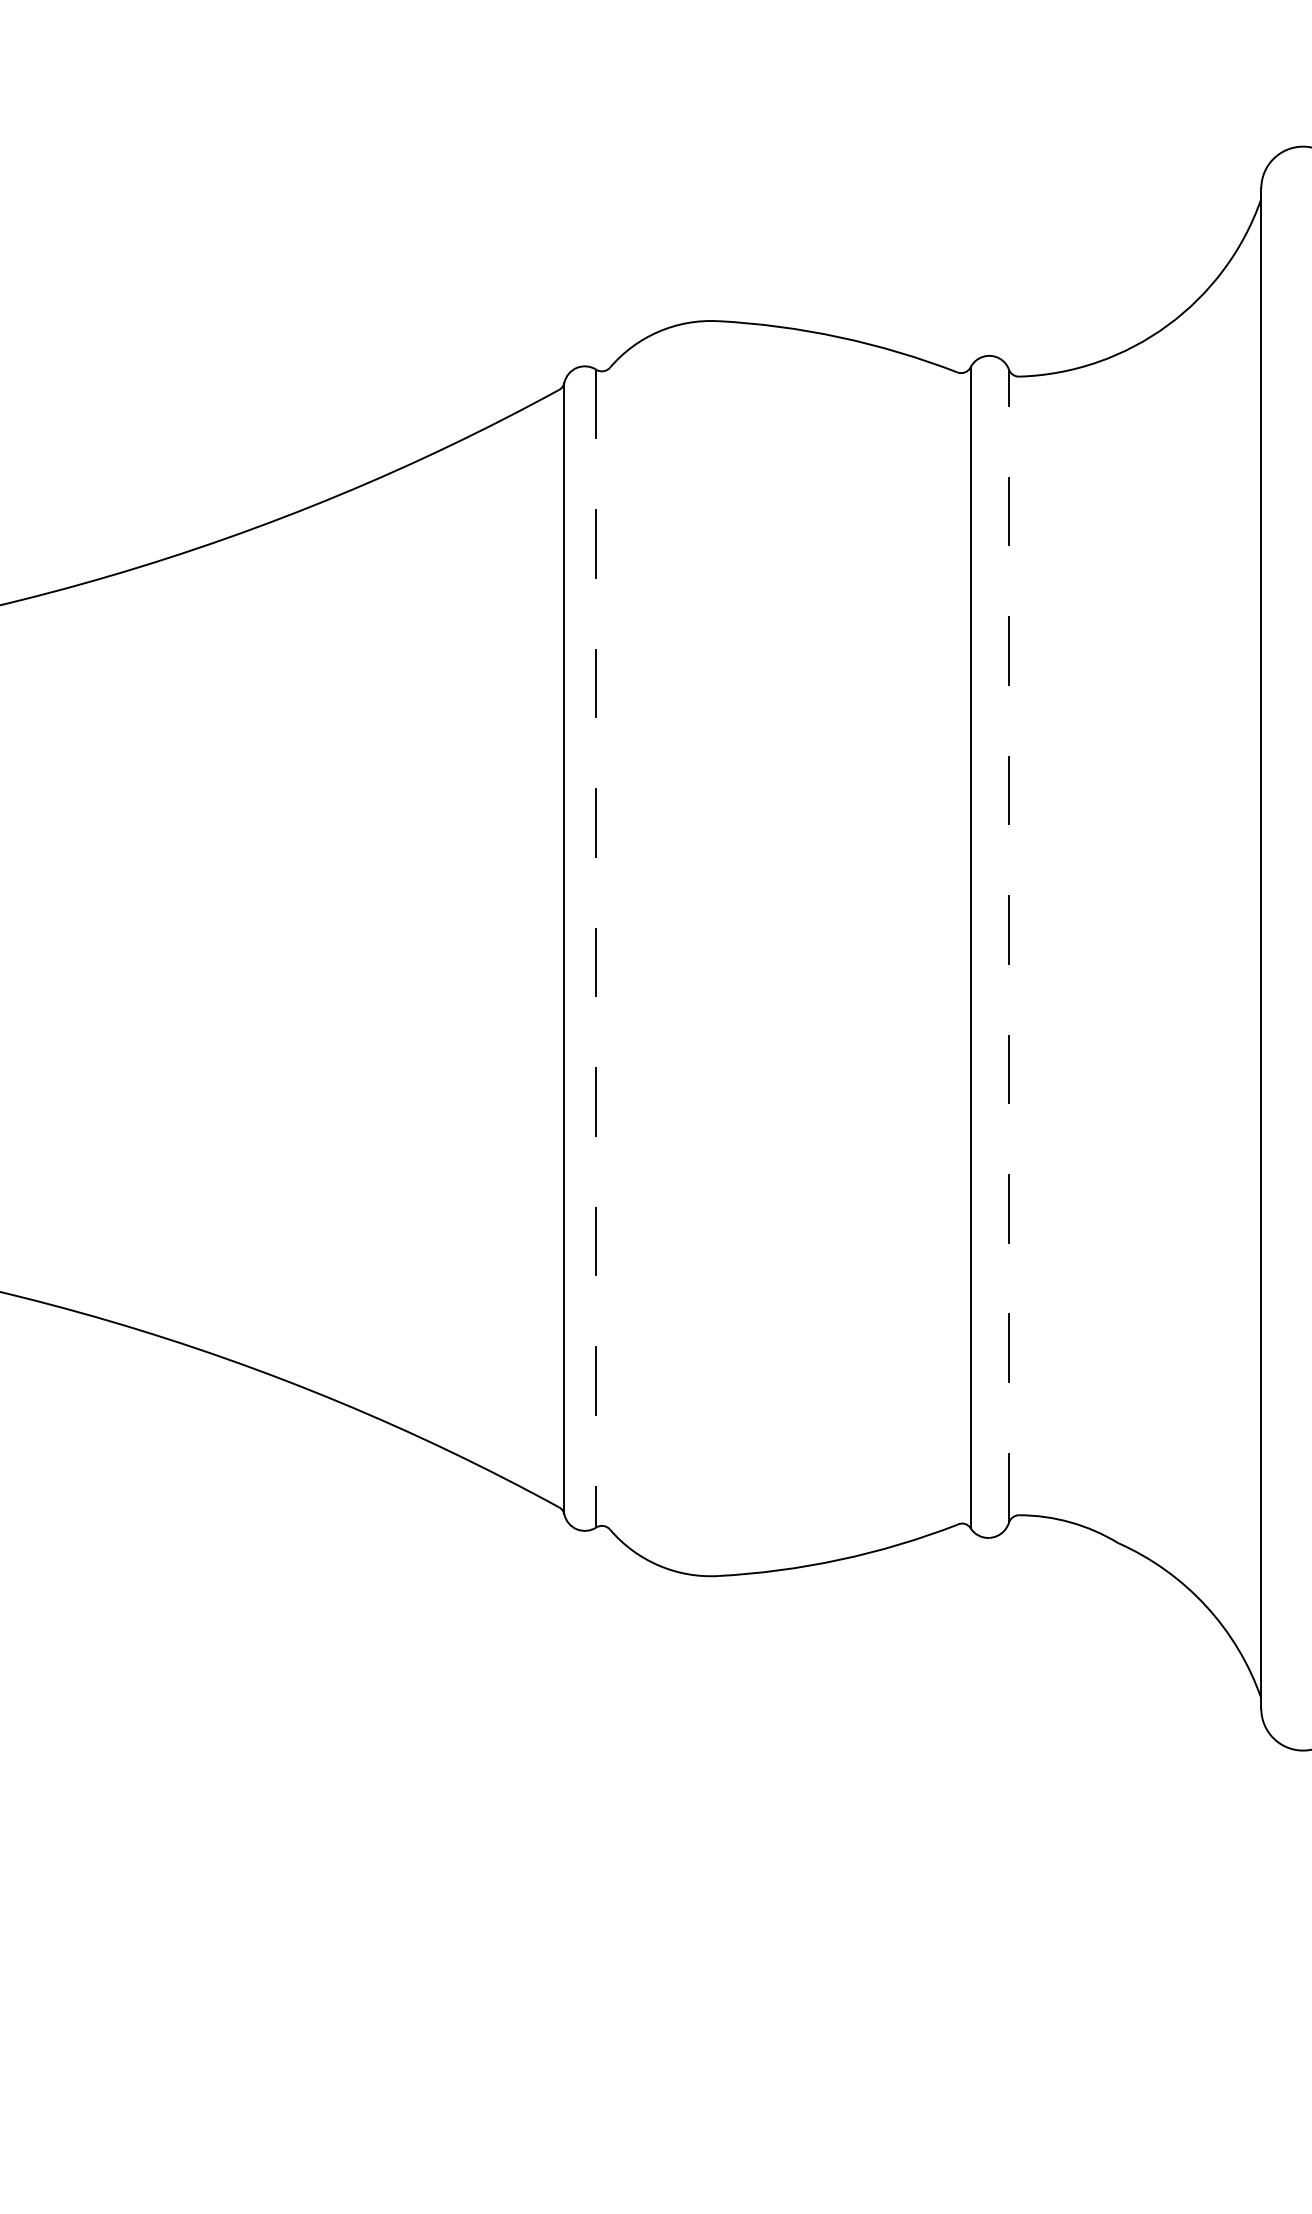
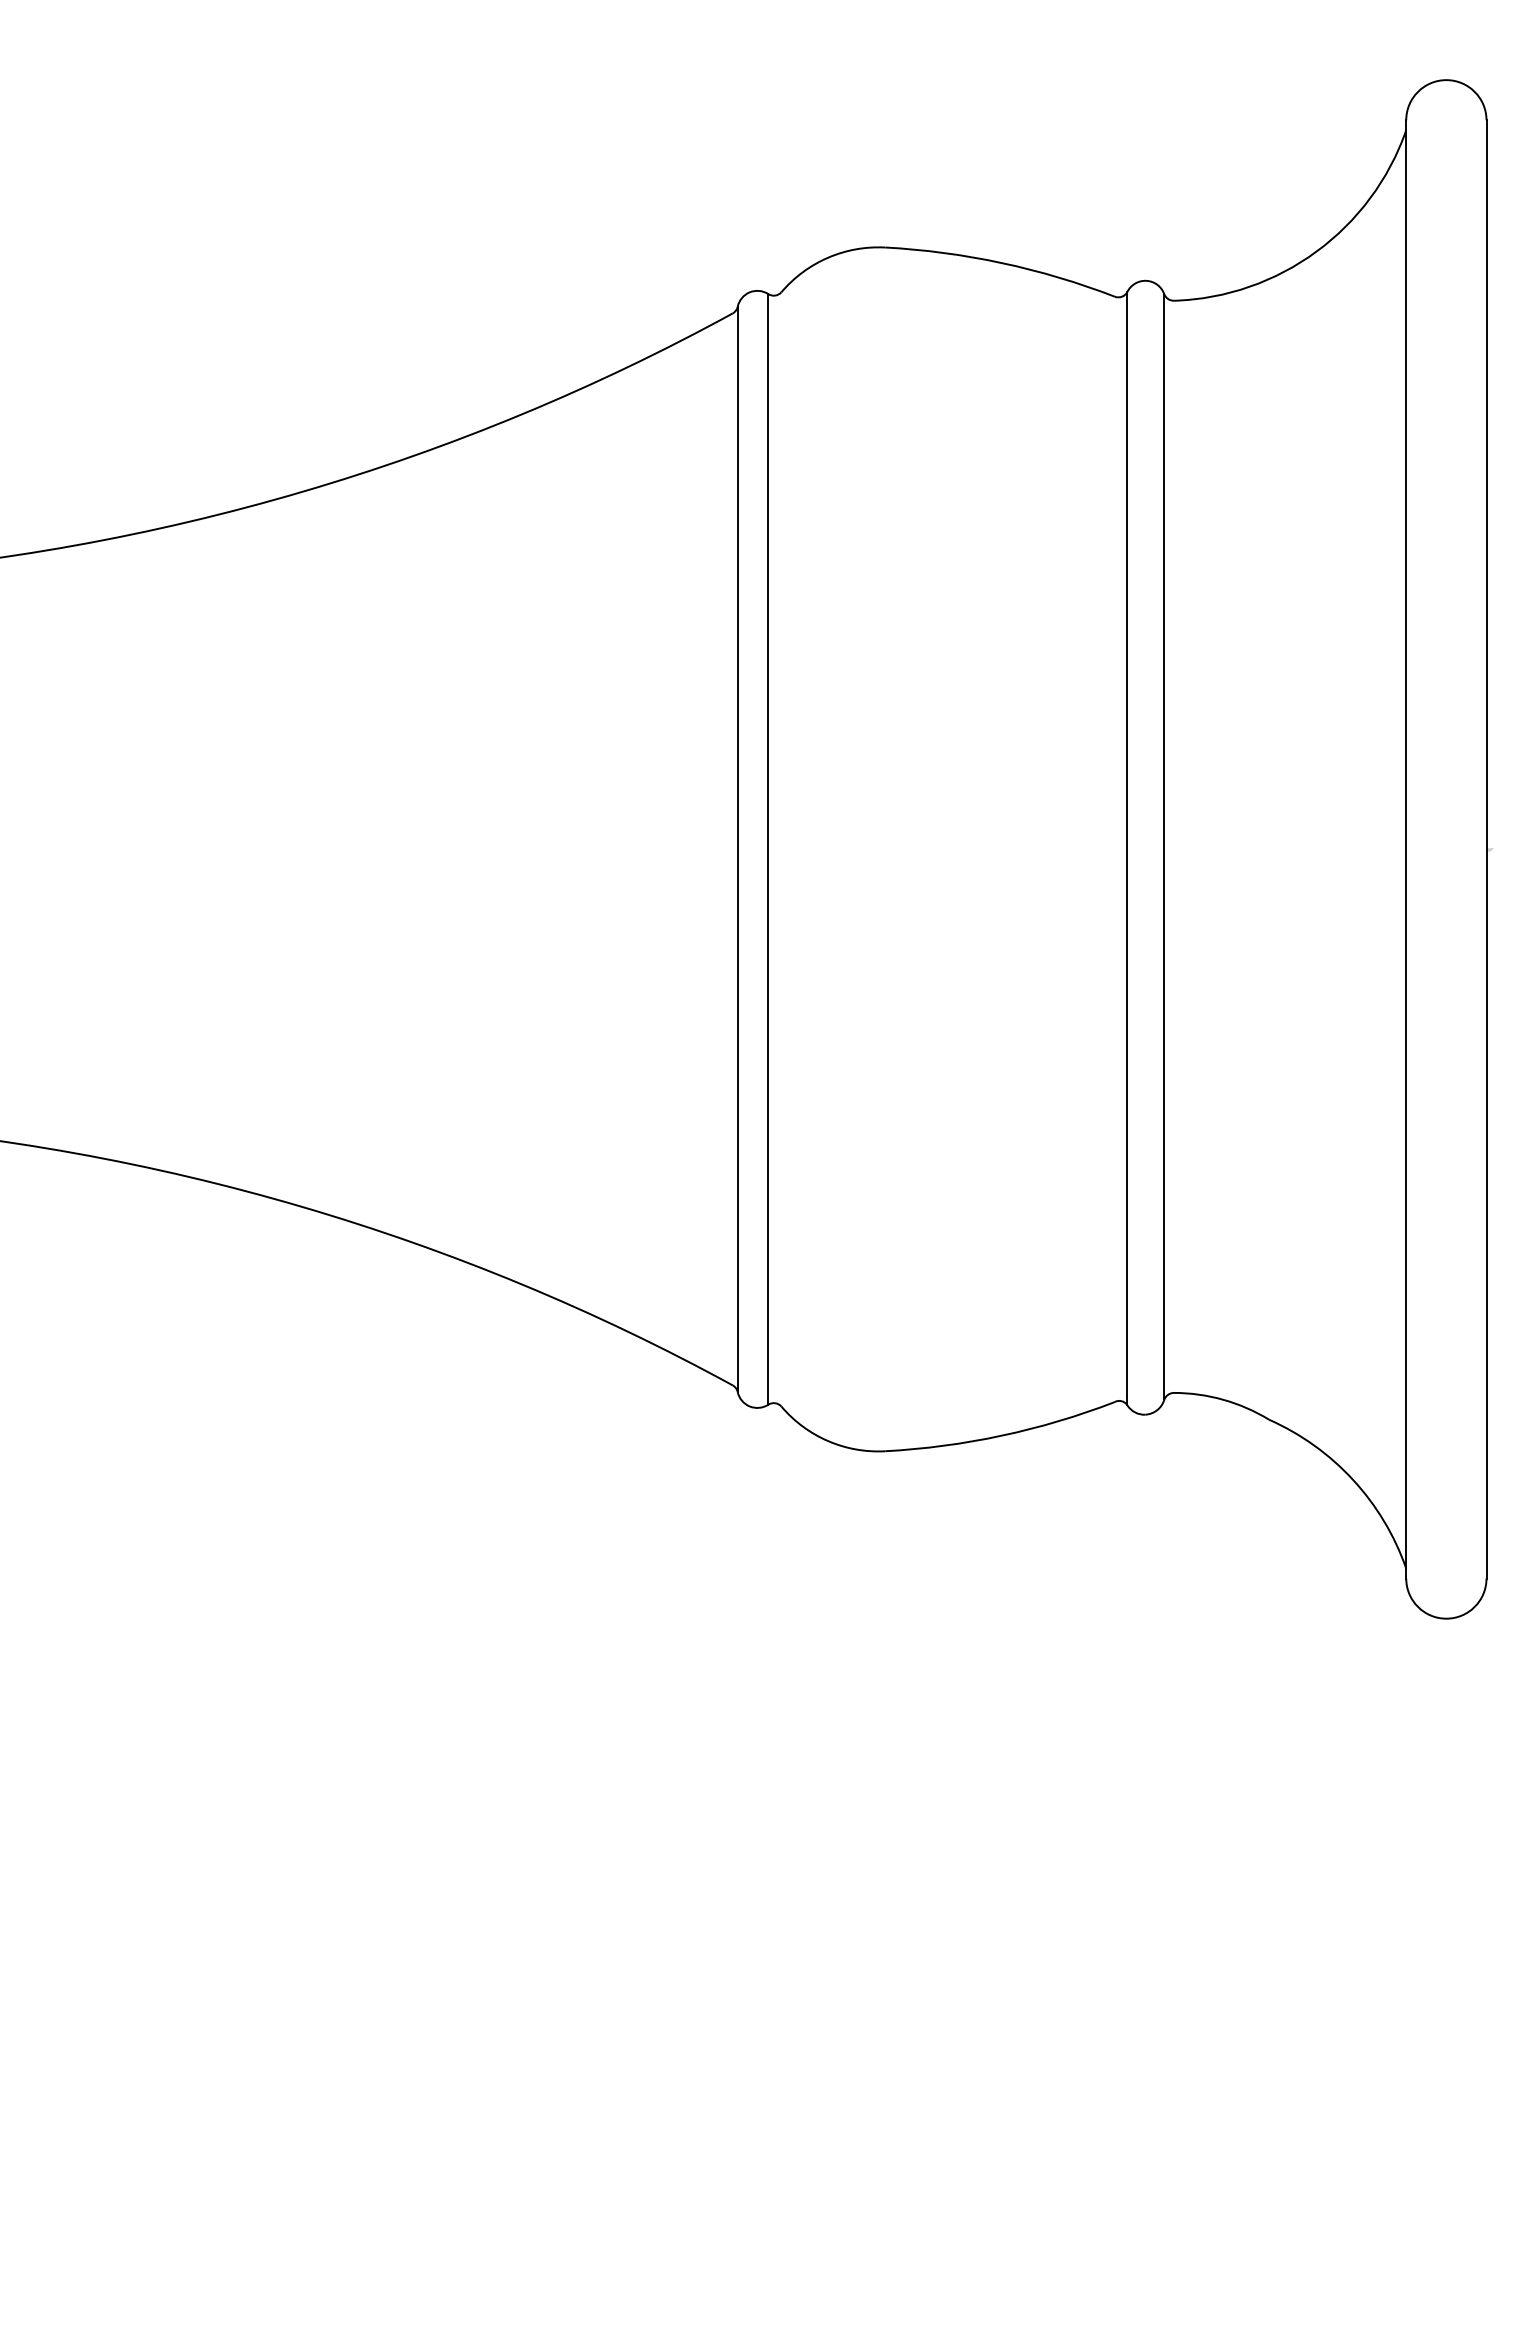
line: (1009, 946) -> (1164, 847), dashed -> solid
line: (596, 948) -> (768, 849), dashed -> solid

